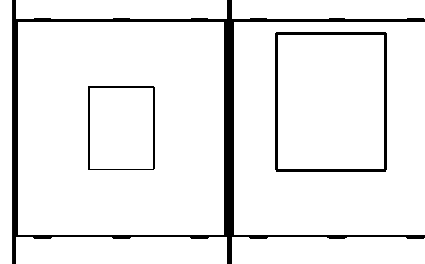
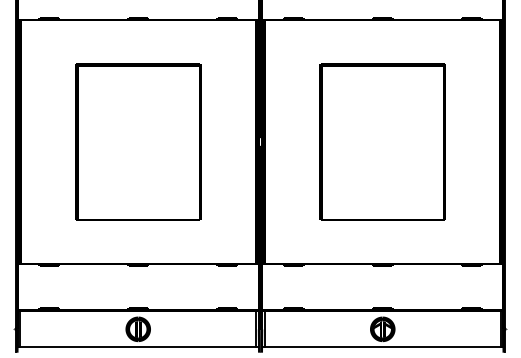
part: (330, 101) -> (382, 141), moved
part: (121, 127) -> (138, 141), size x1.67

